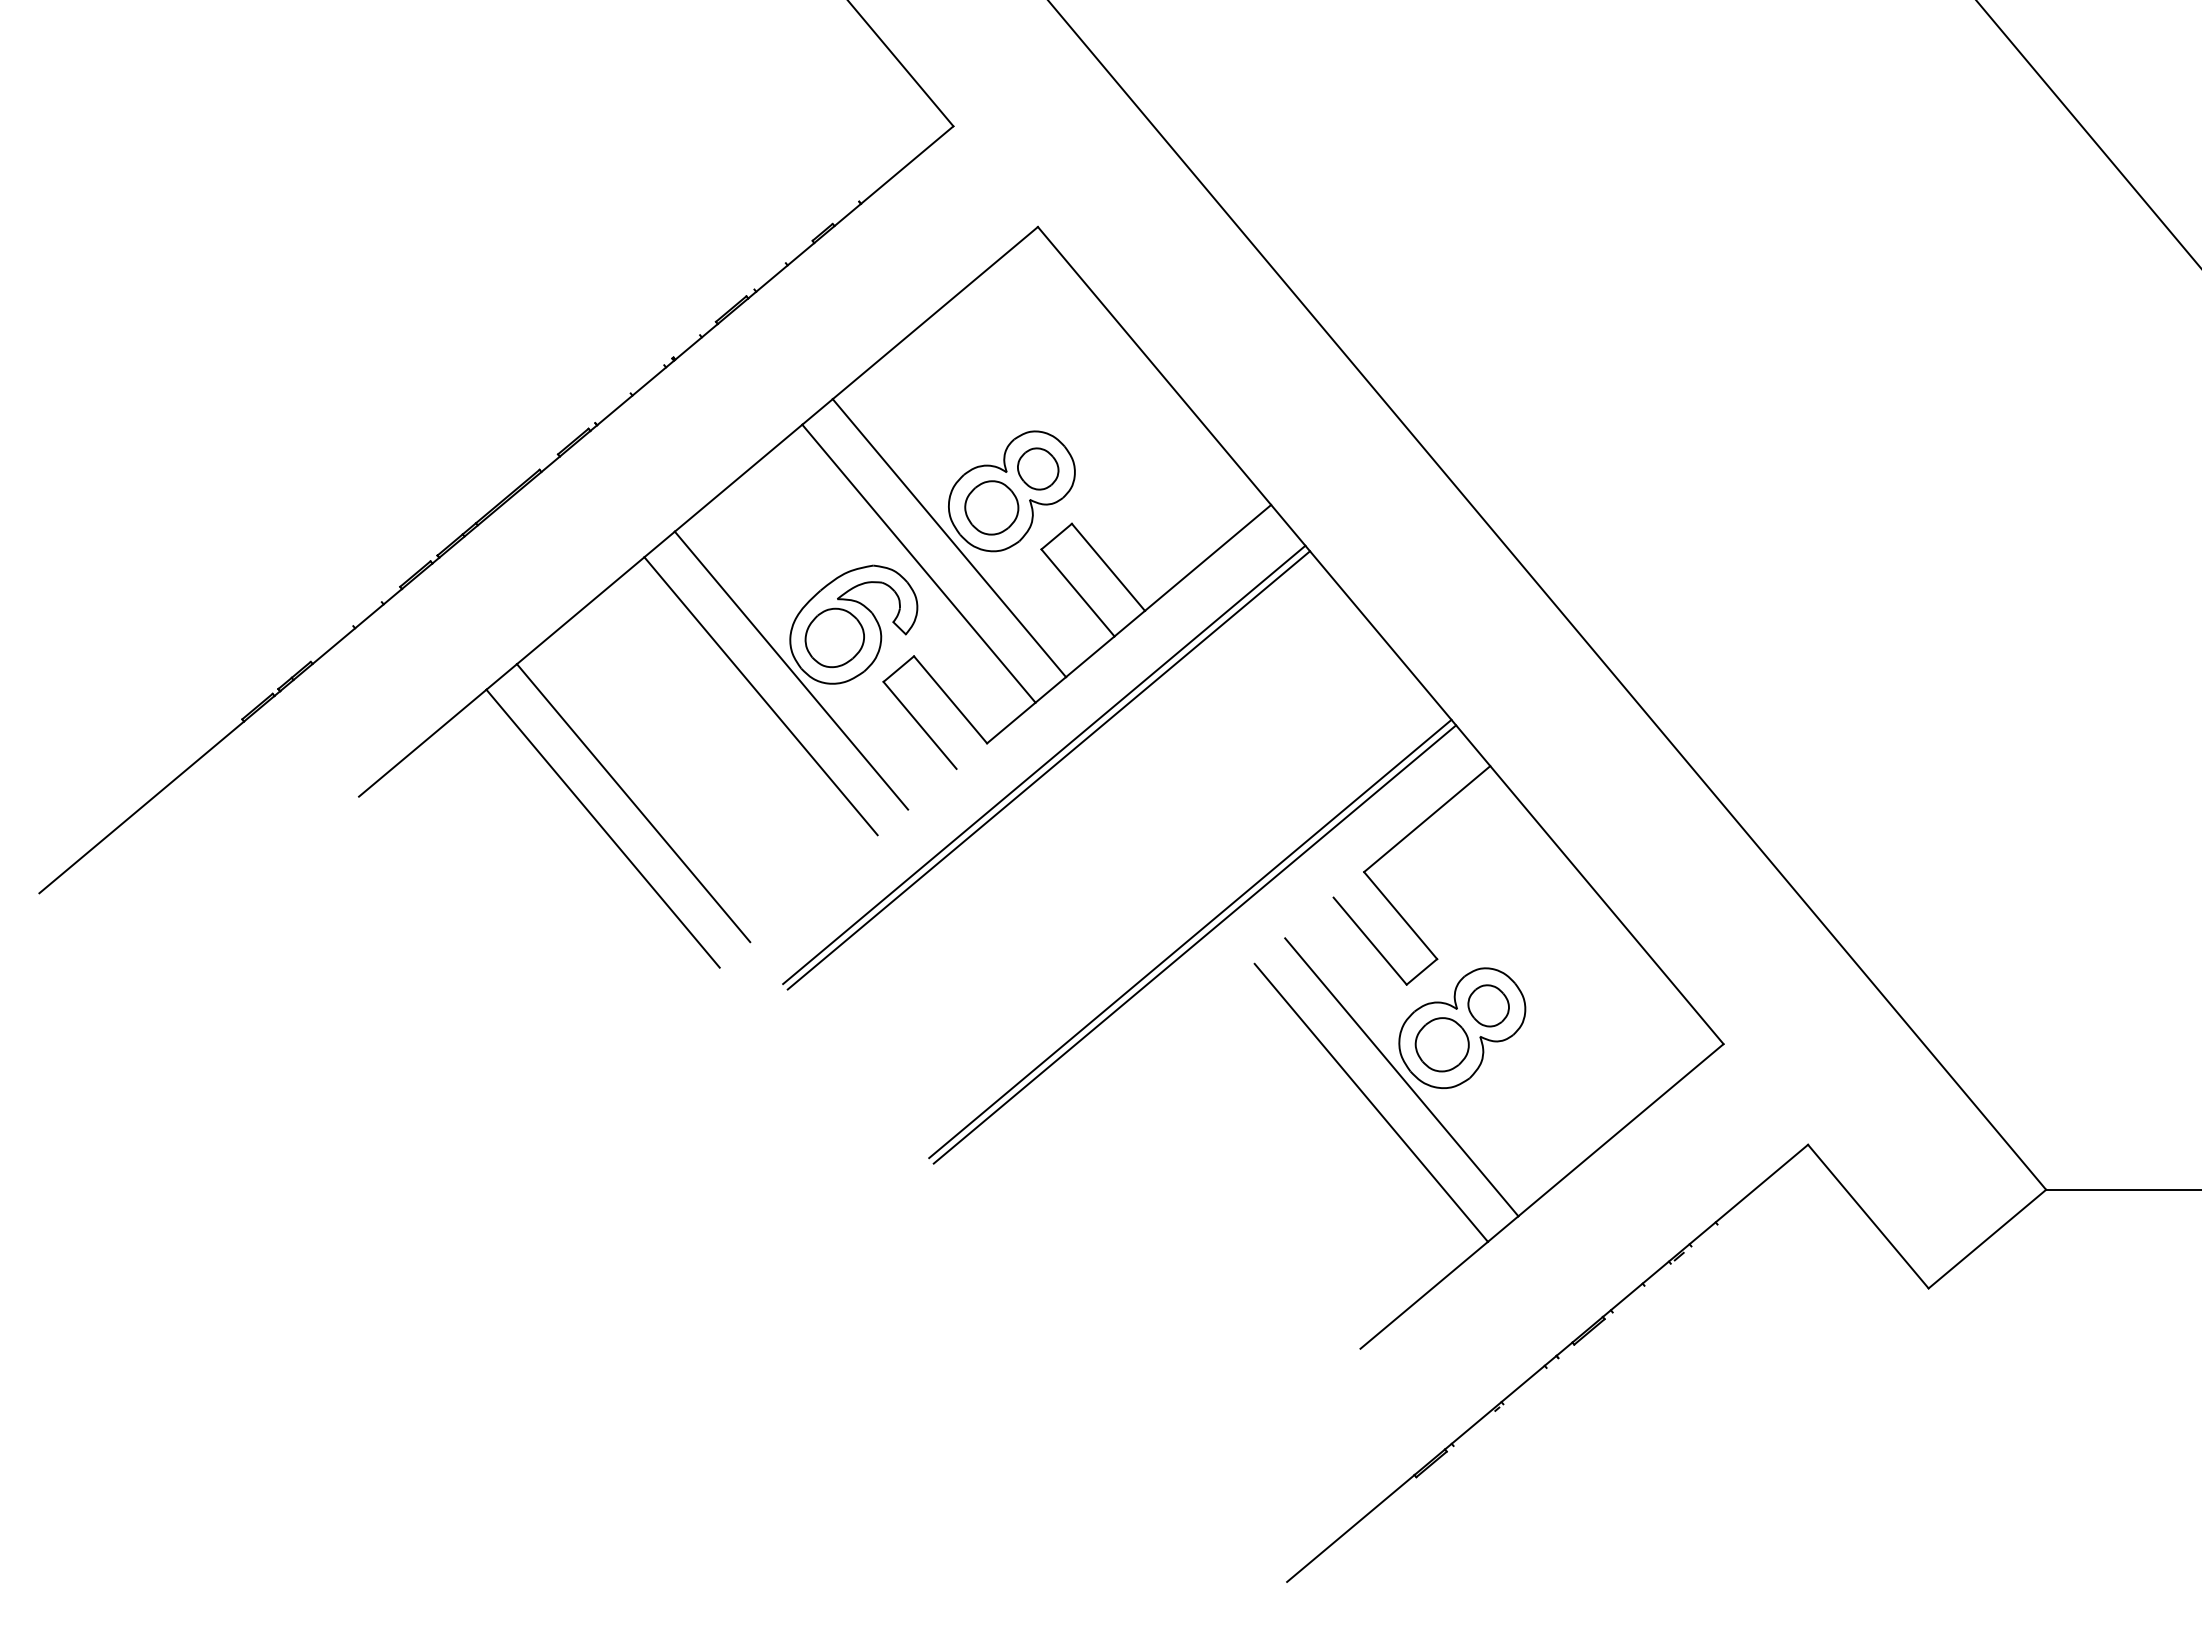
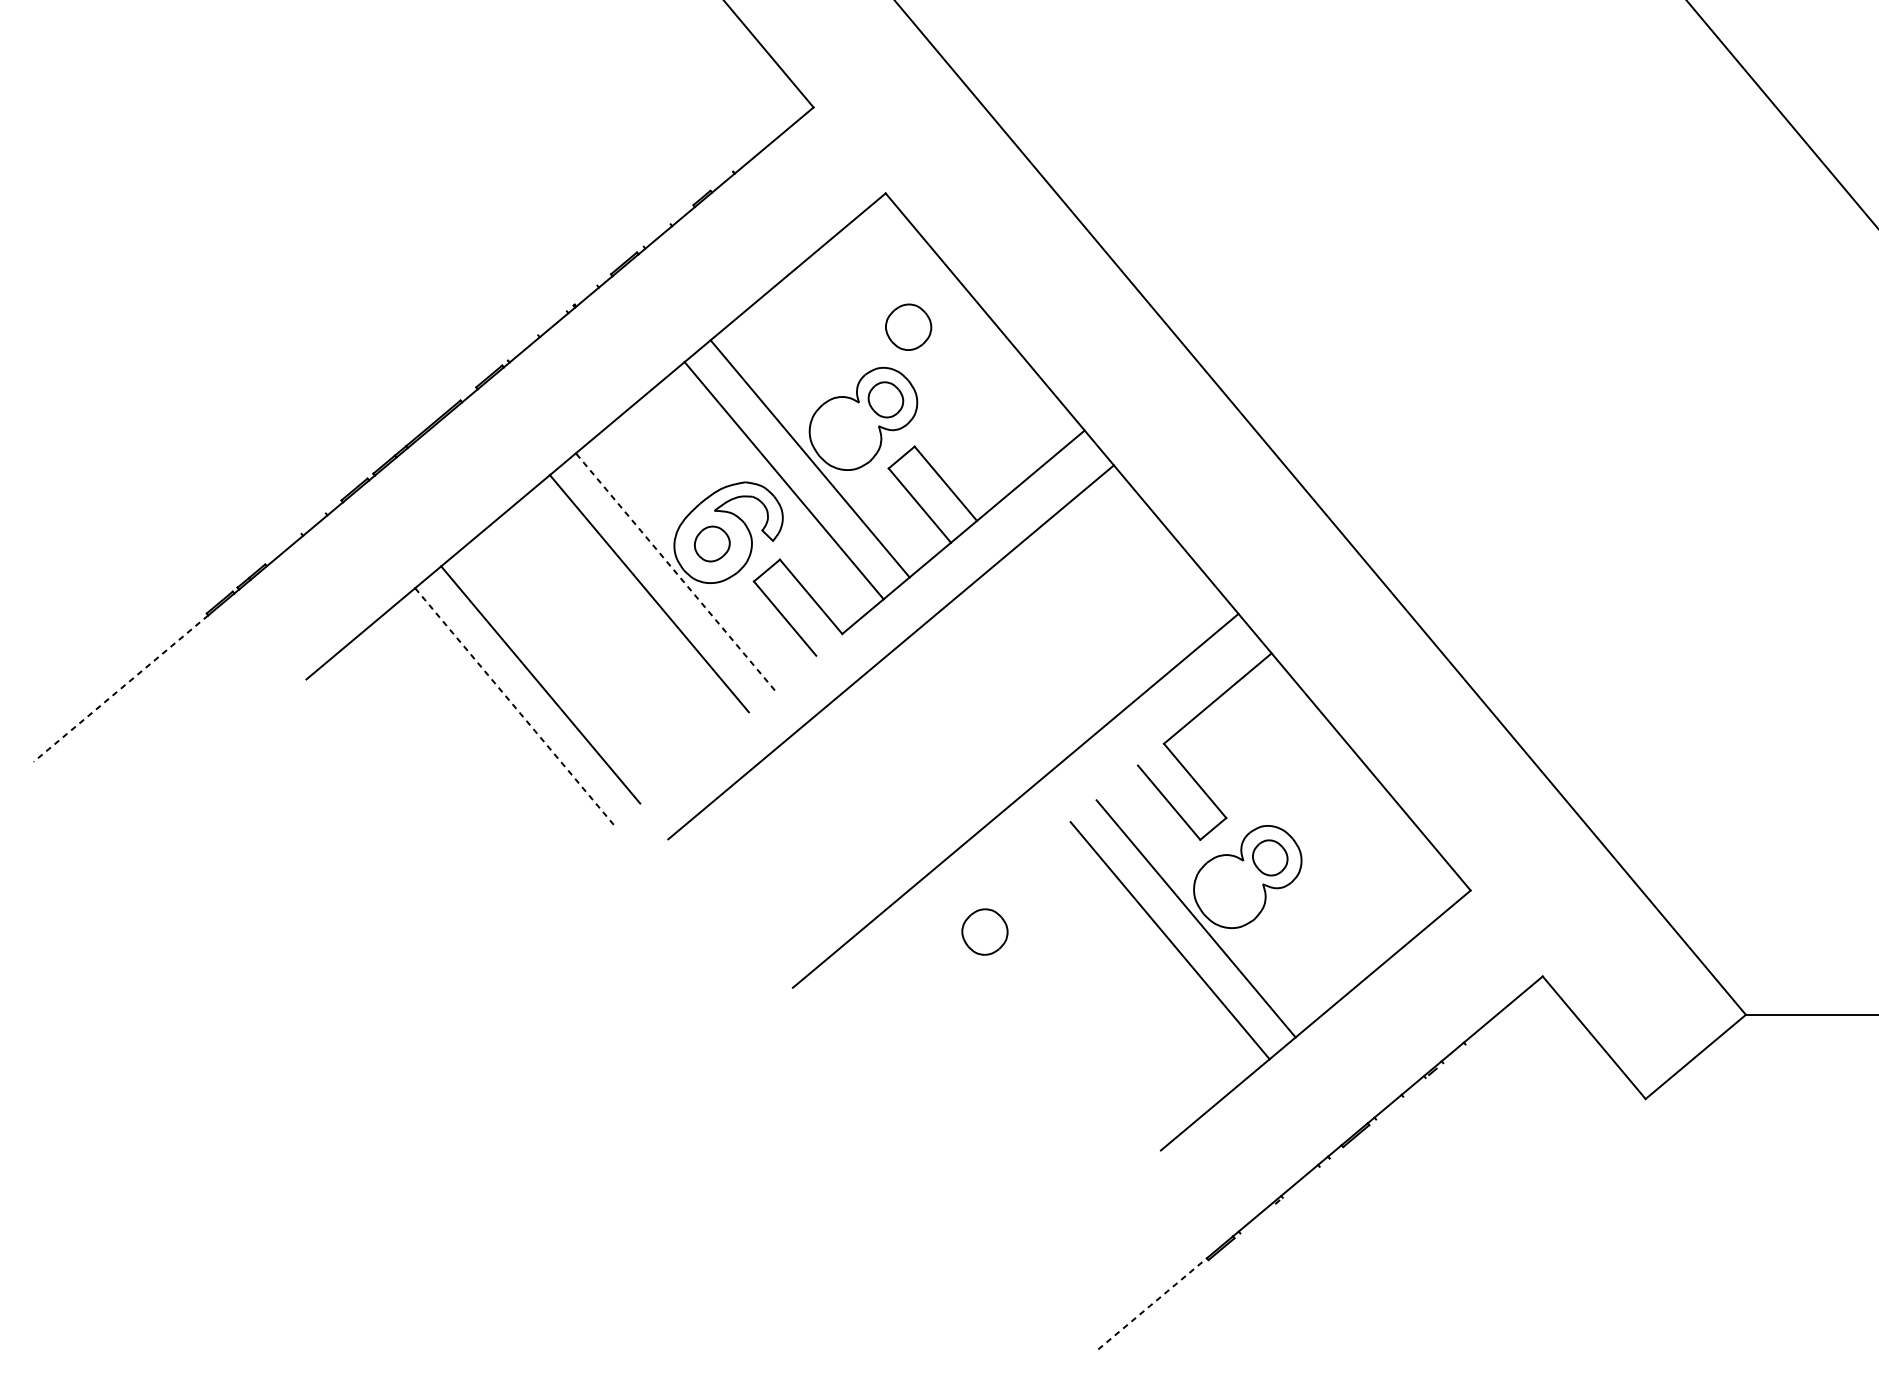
part: (991, 507) -> (908, 326), moved
part: (834, 637) -> (712, 543), size x0.7
line: (791, 670) -> (675, 571), solid -> dashed
line: (1048, 770) -> (894, 657), removed
line: (141, 807) -> (120, 688), solid -> dashed
line: (603, 829) -> (515, 707), solid -> dashed
line: (1194, 944) -> (1019, 805), removed
part: (1441, 1044) -> (984, 931), moved
line: (1351, 1528) -> (1153, 1303), solid -> dashed

